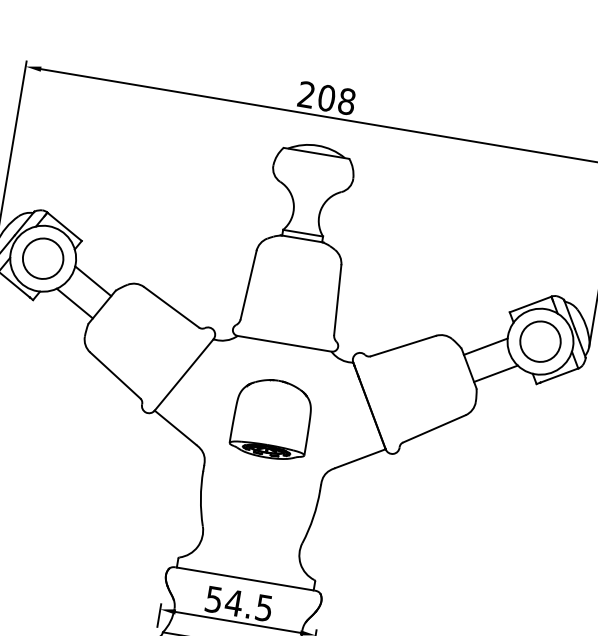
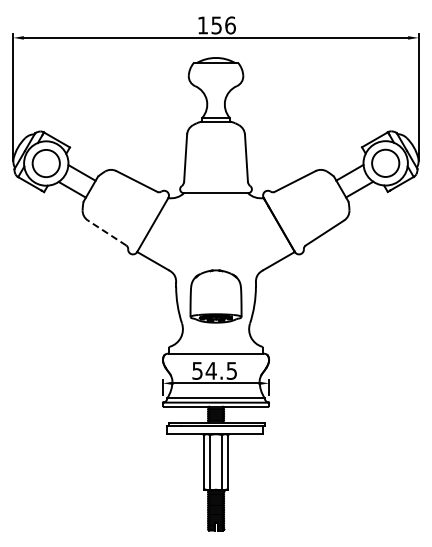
text: (326, 98) -> (216, 25), 208 -> 156
line: (115, 376) -> (107, 233), solid -> dashed
part: (271, 418) -> (215, 296), moved

